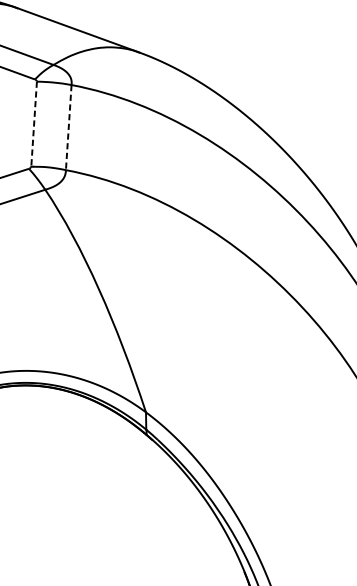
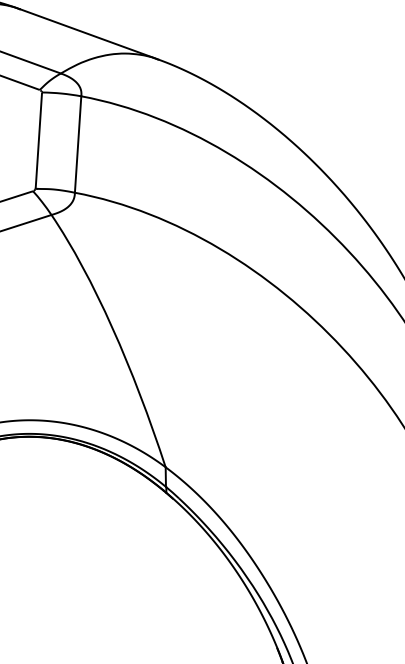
line: (33, 124) -> (38, 141), dashed -> solid
line: (69, 128) -> (78, 145), dashed -> solid

